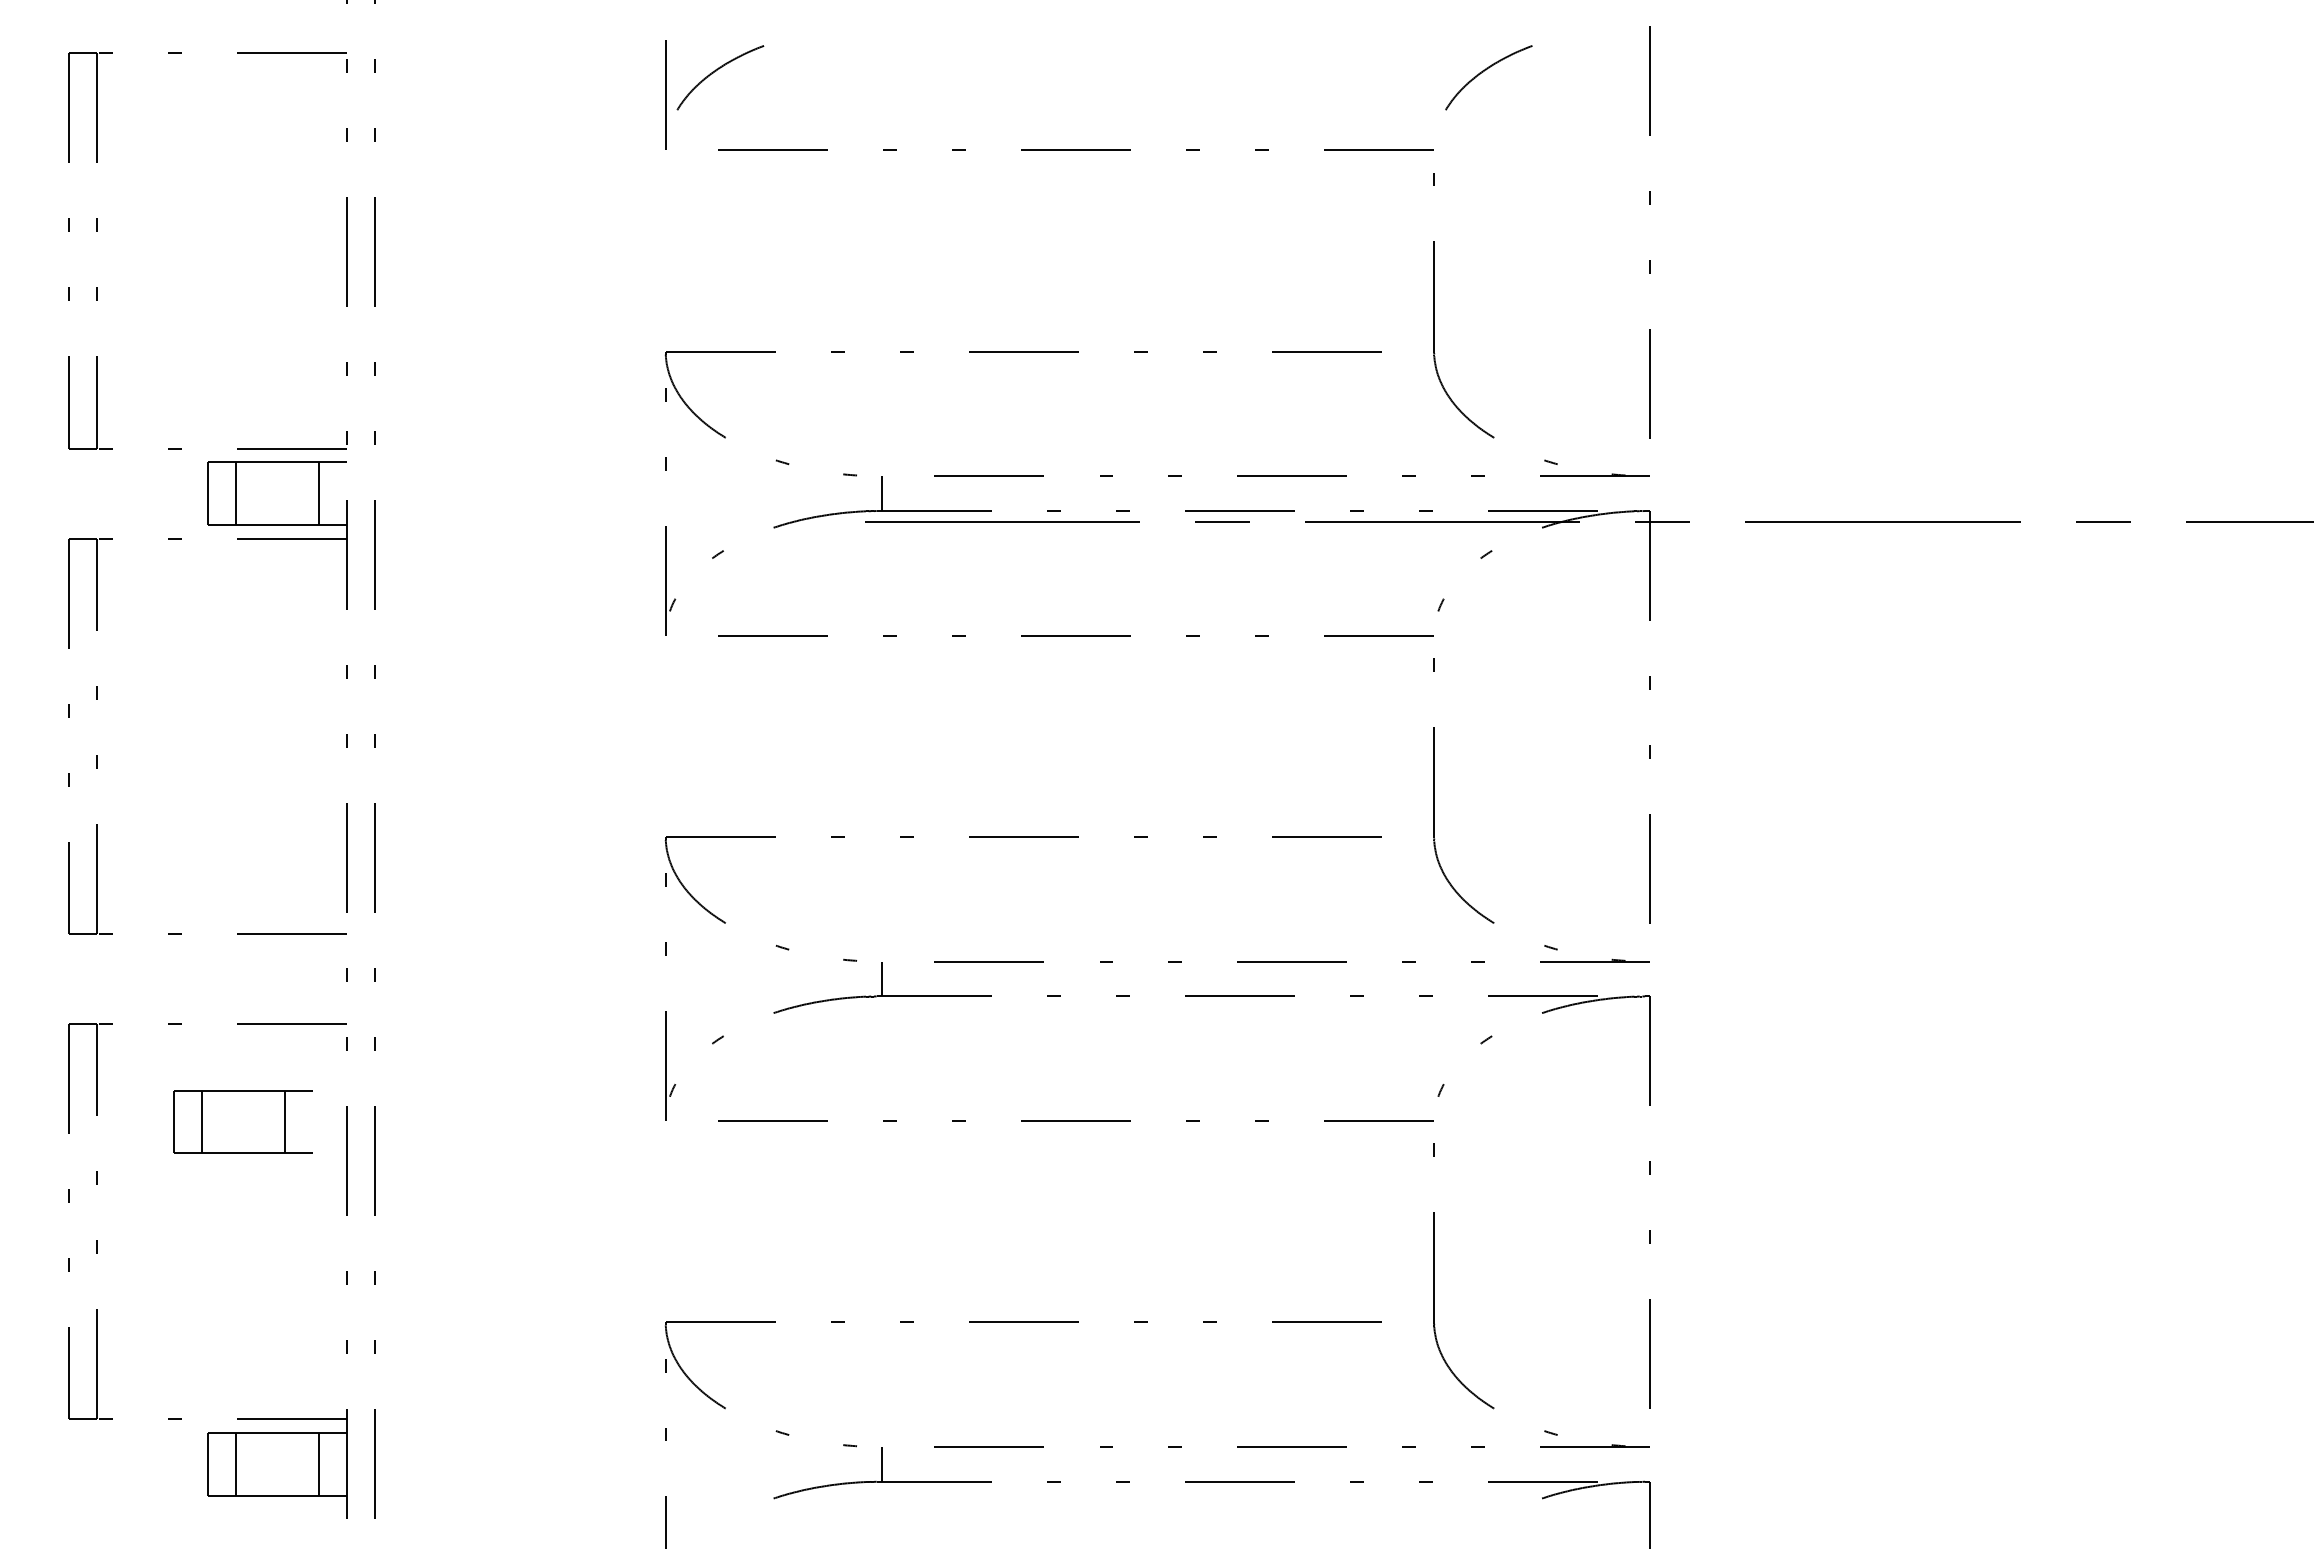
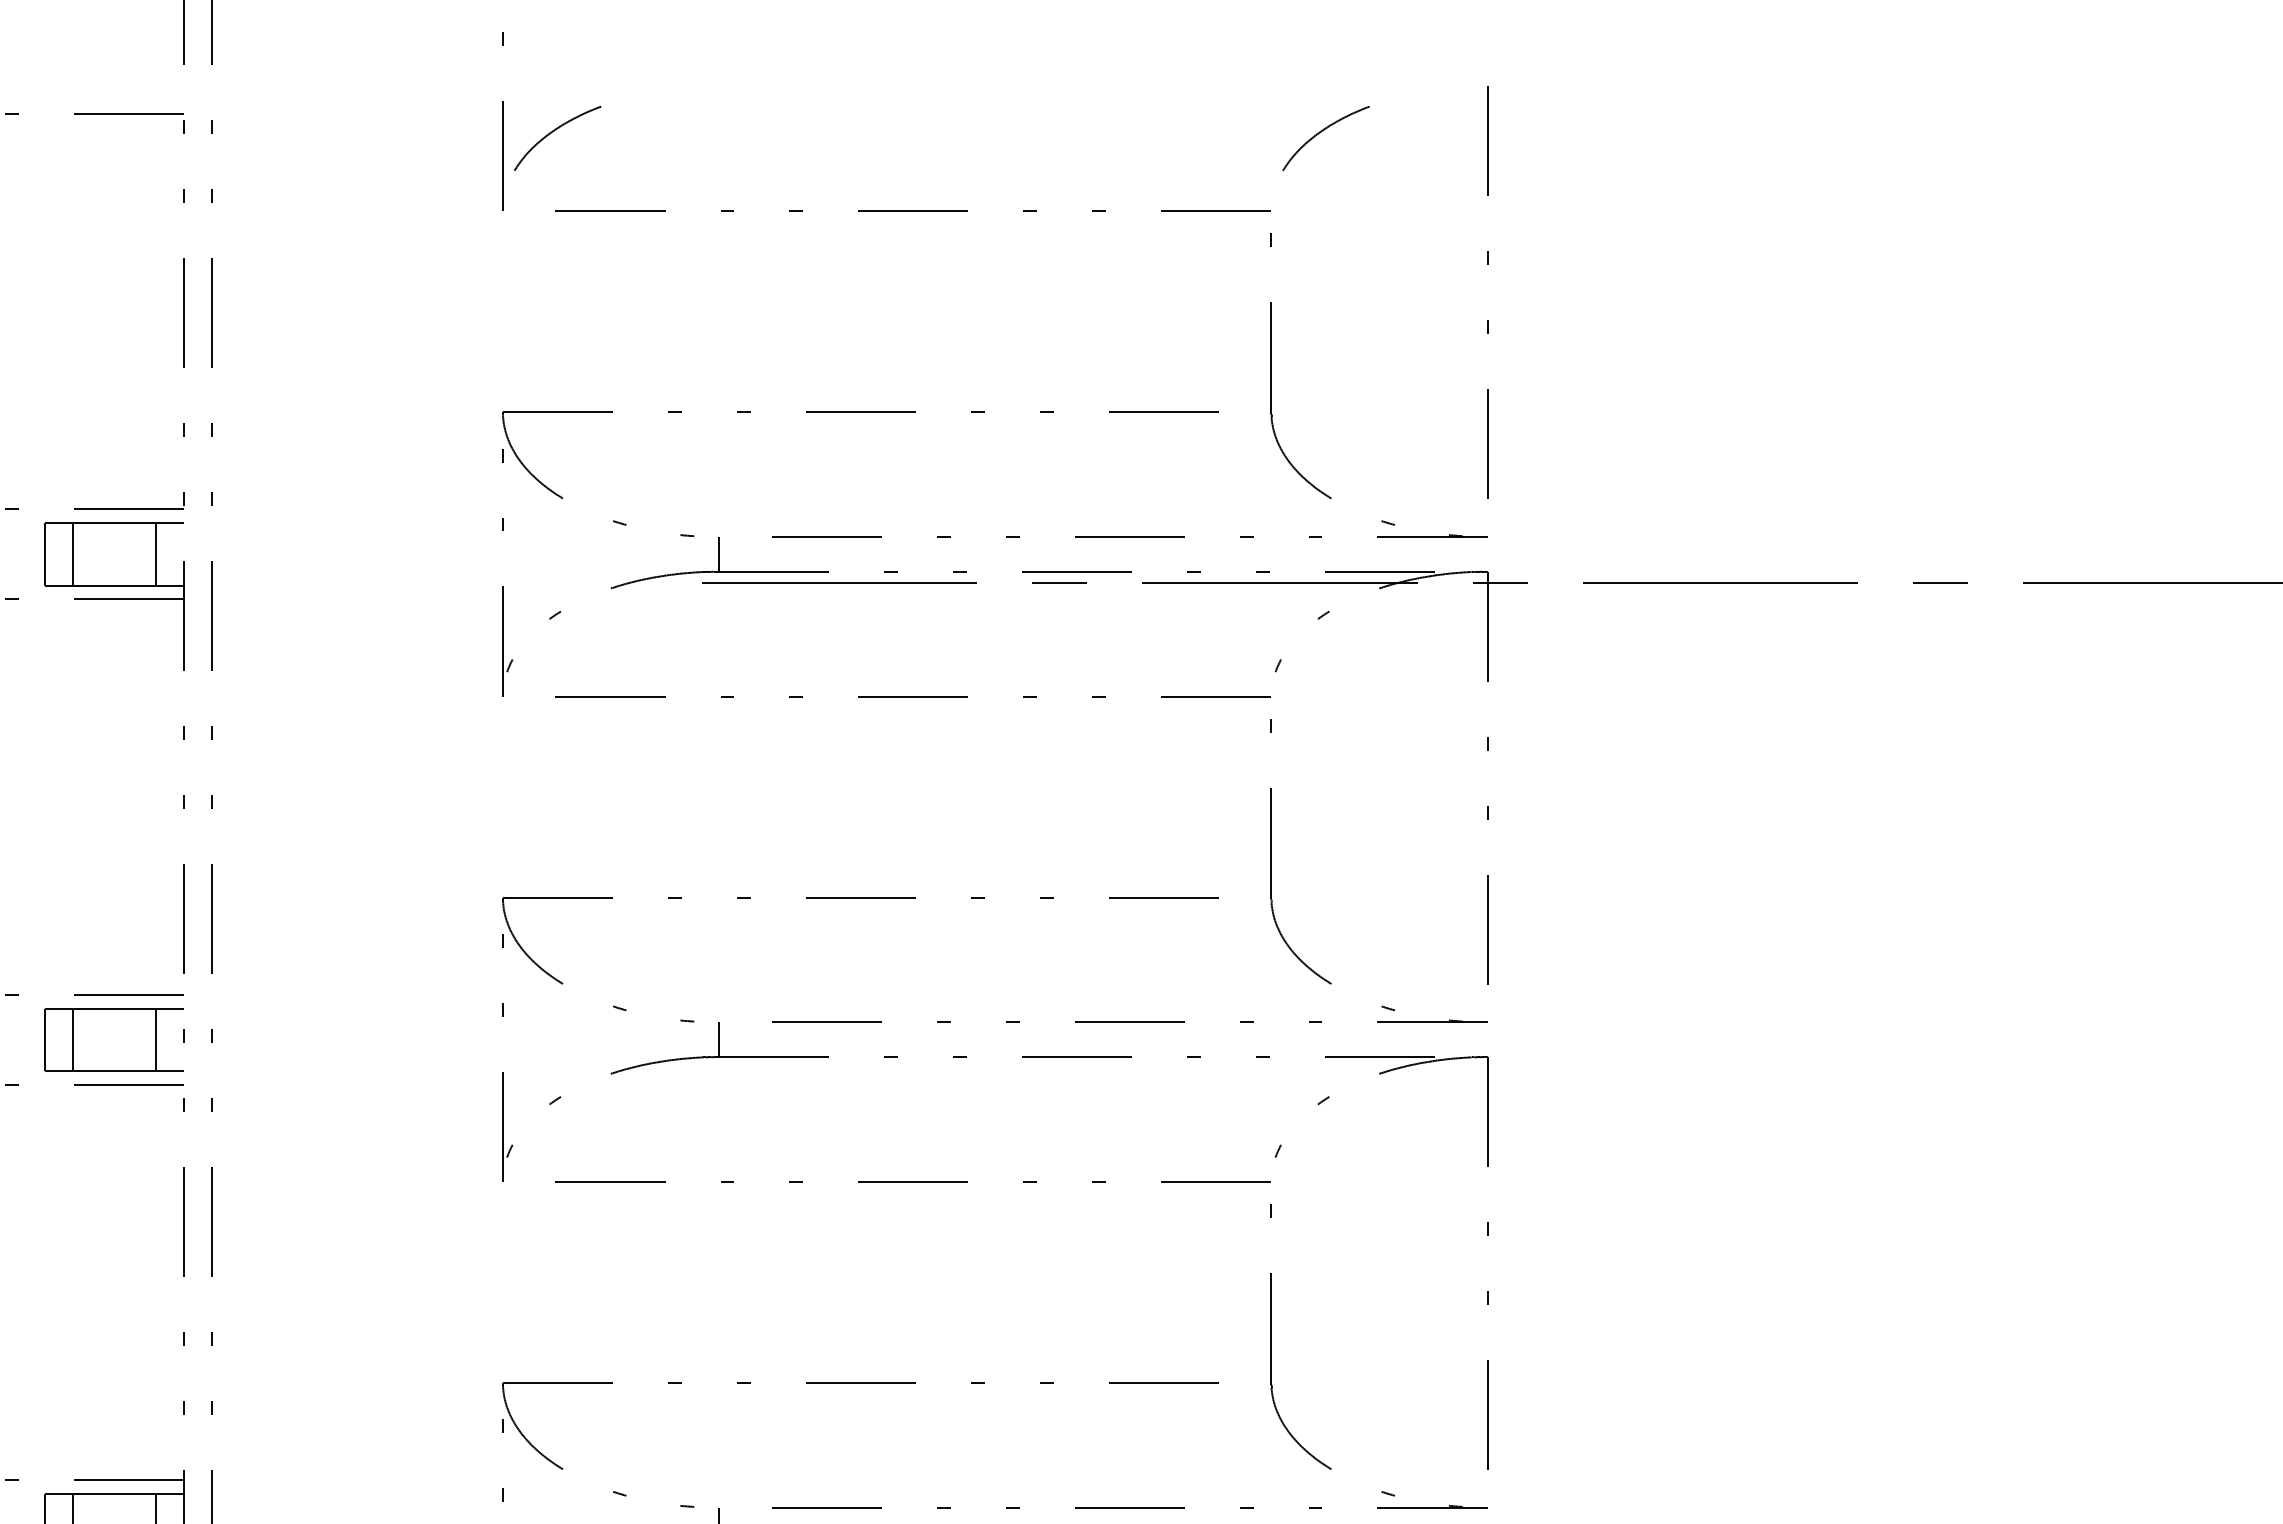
part: (242, 1121) -> (113, 1039), moved

